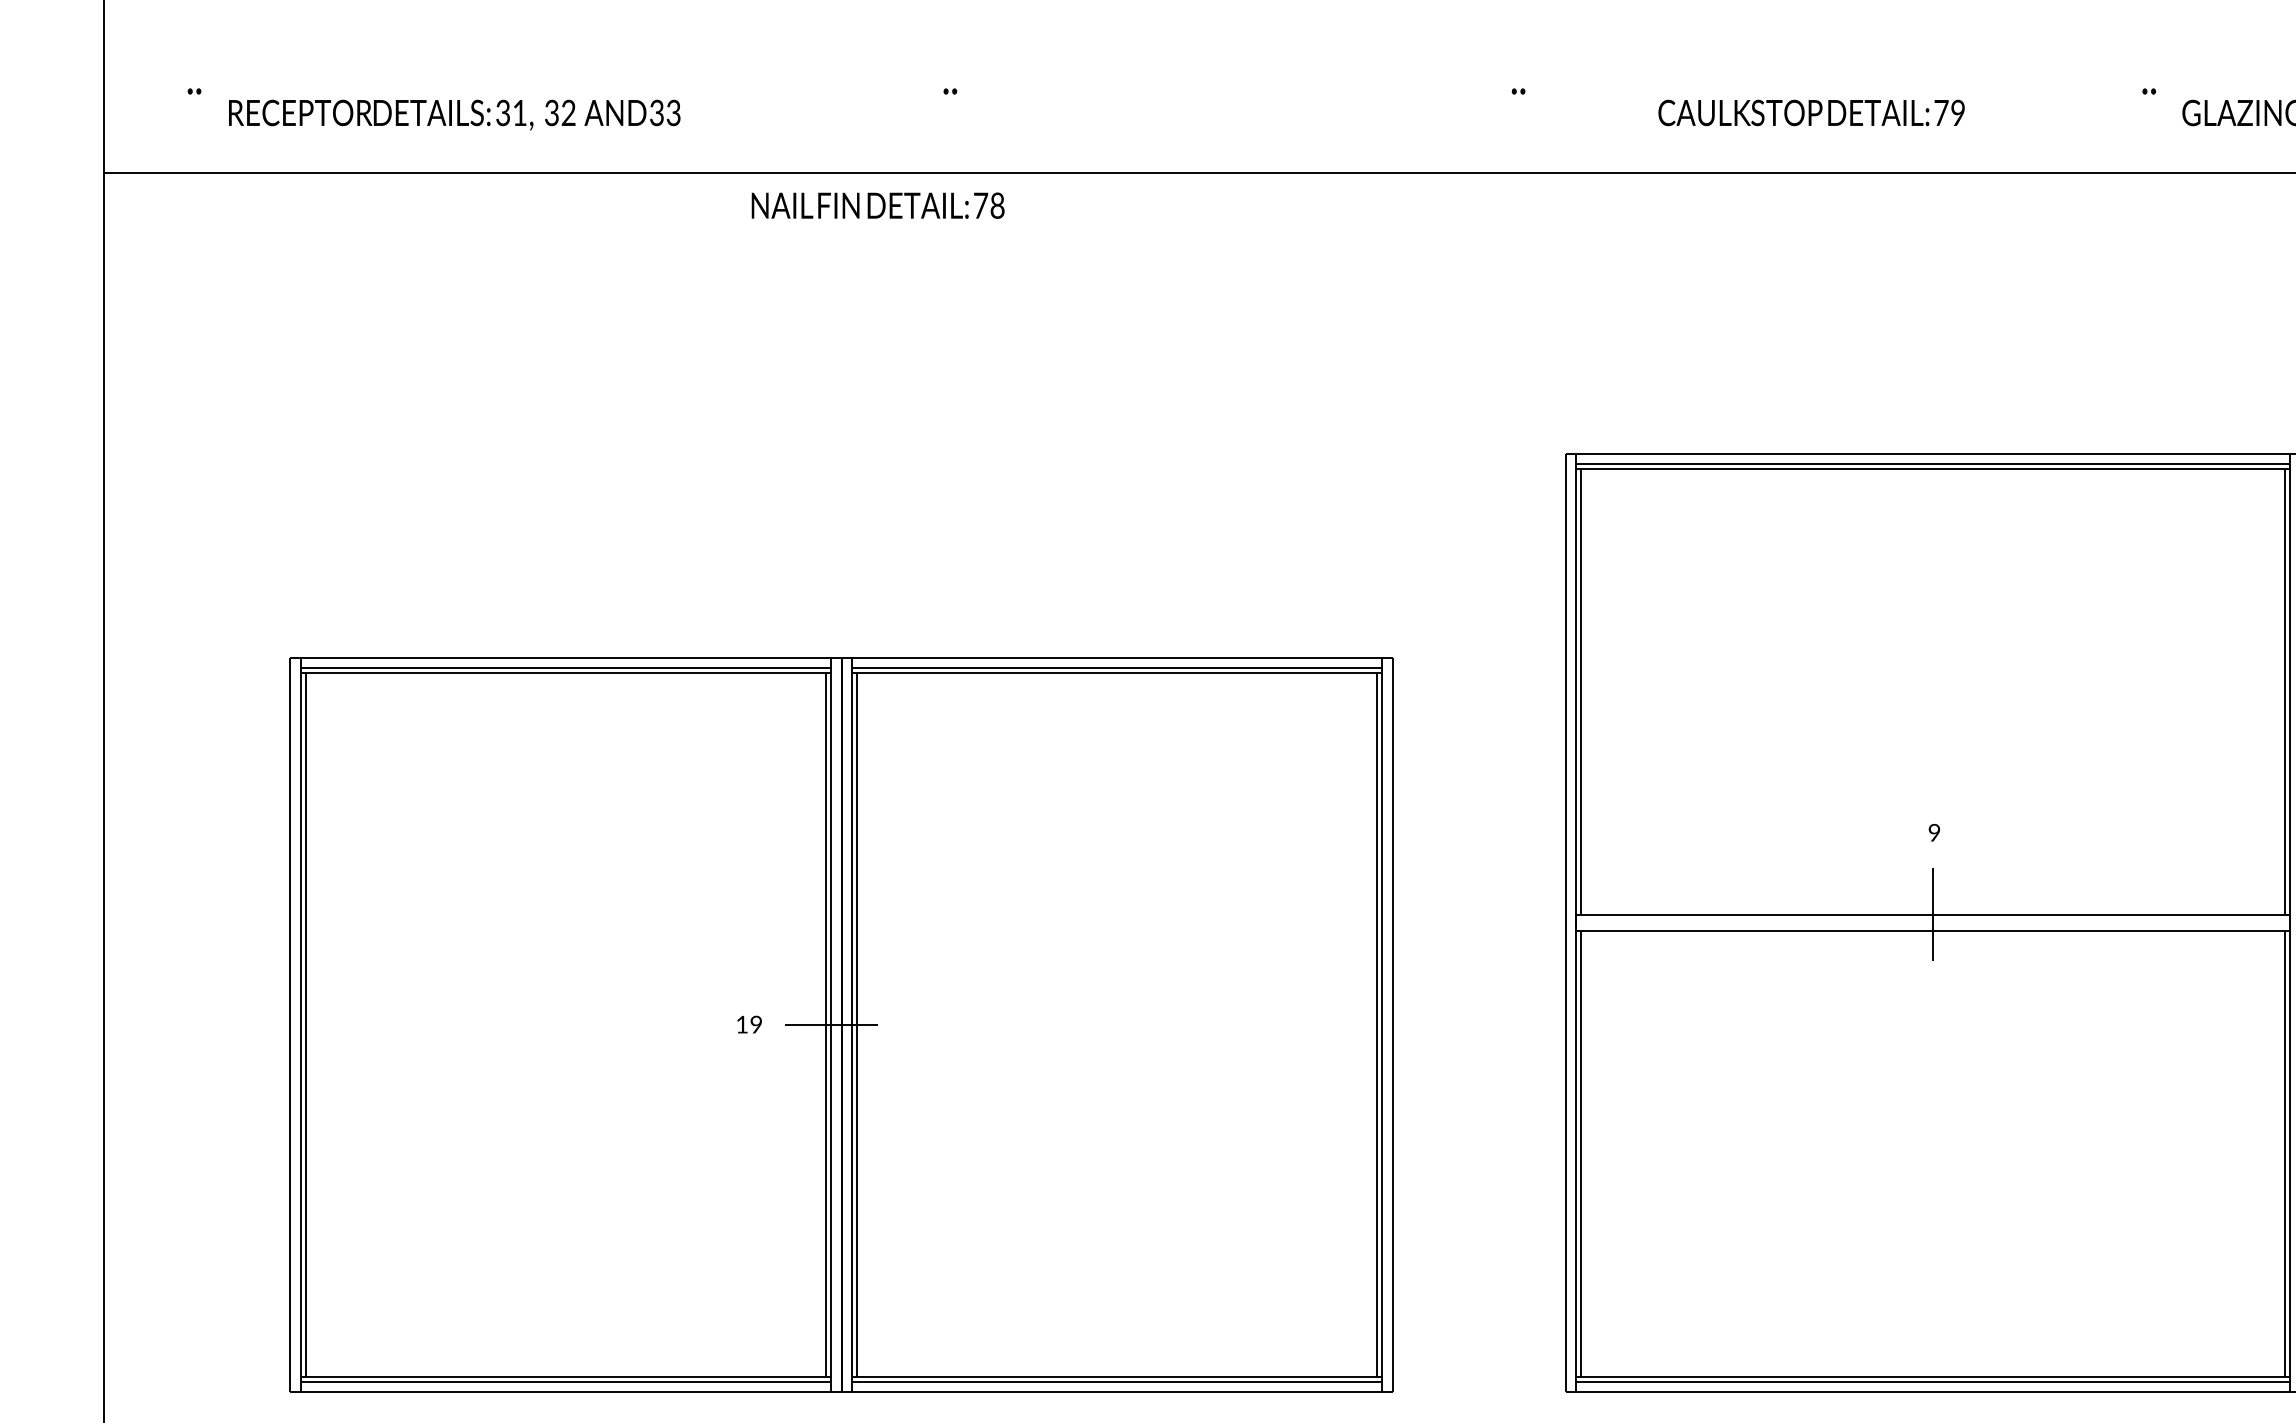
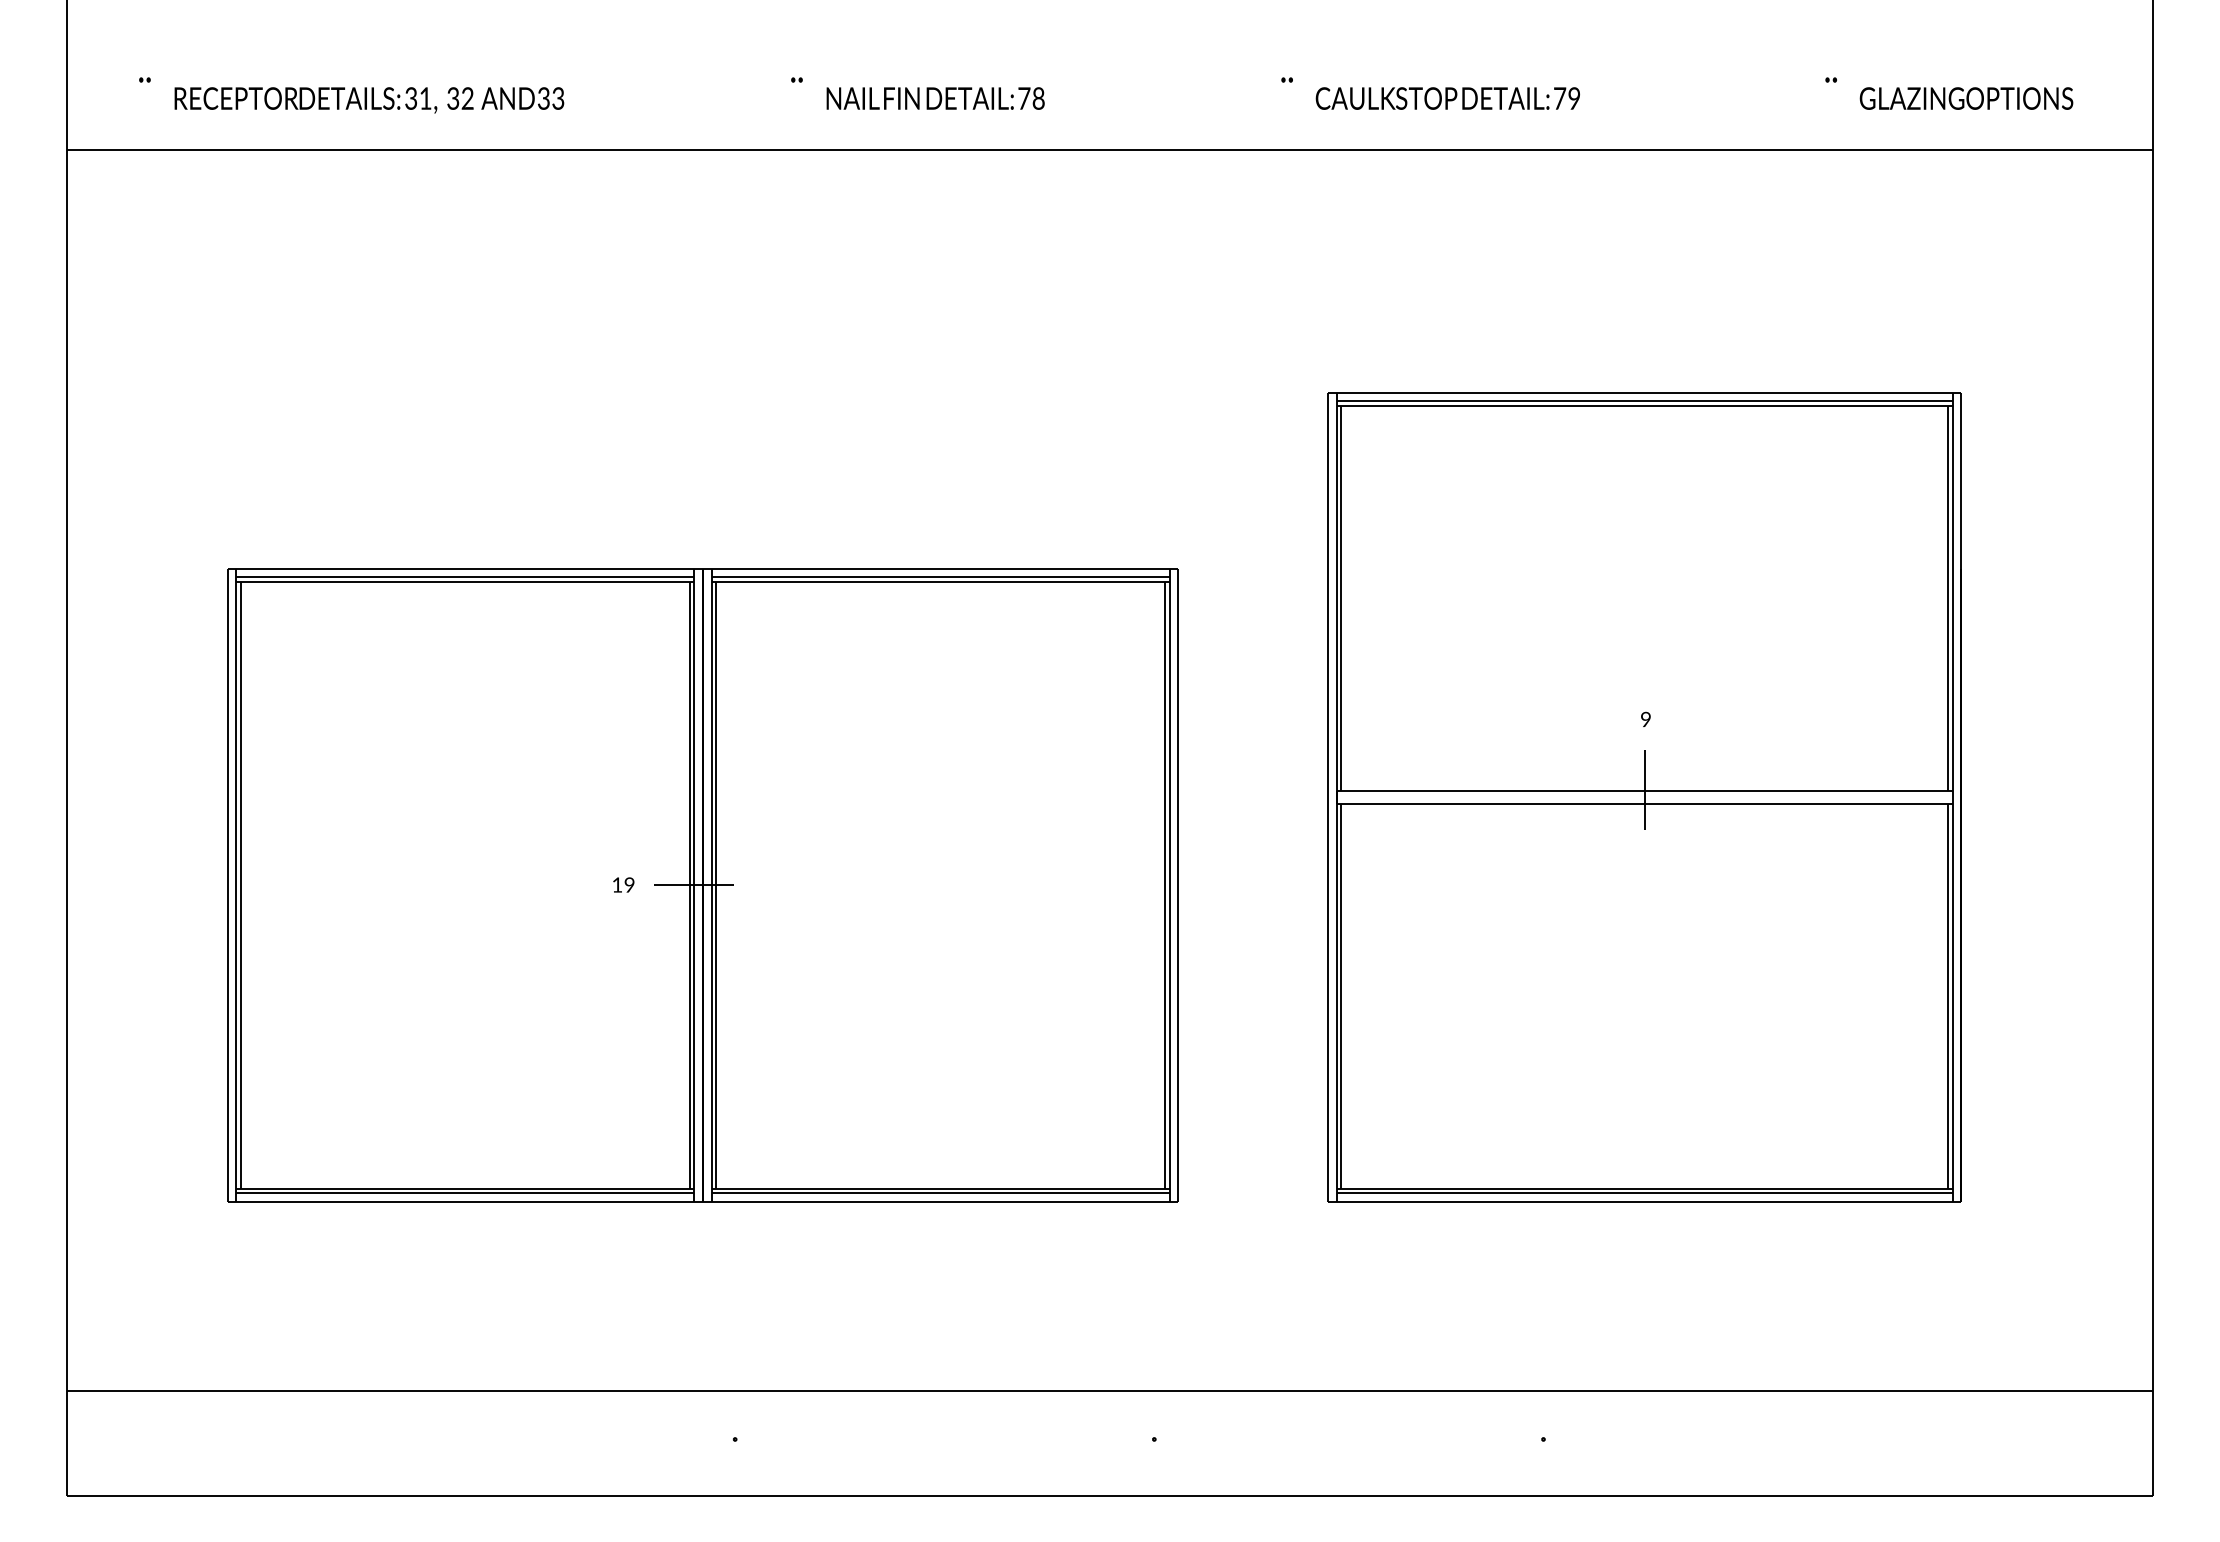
text: (1811, 112) -> (1447, 98), moved
text: (877, 205) -> (935, 98), moved

